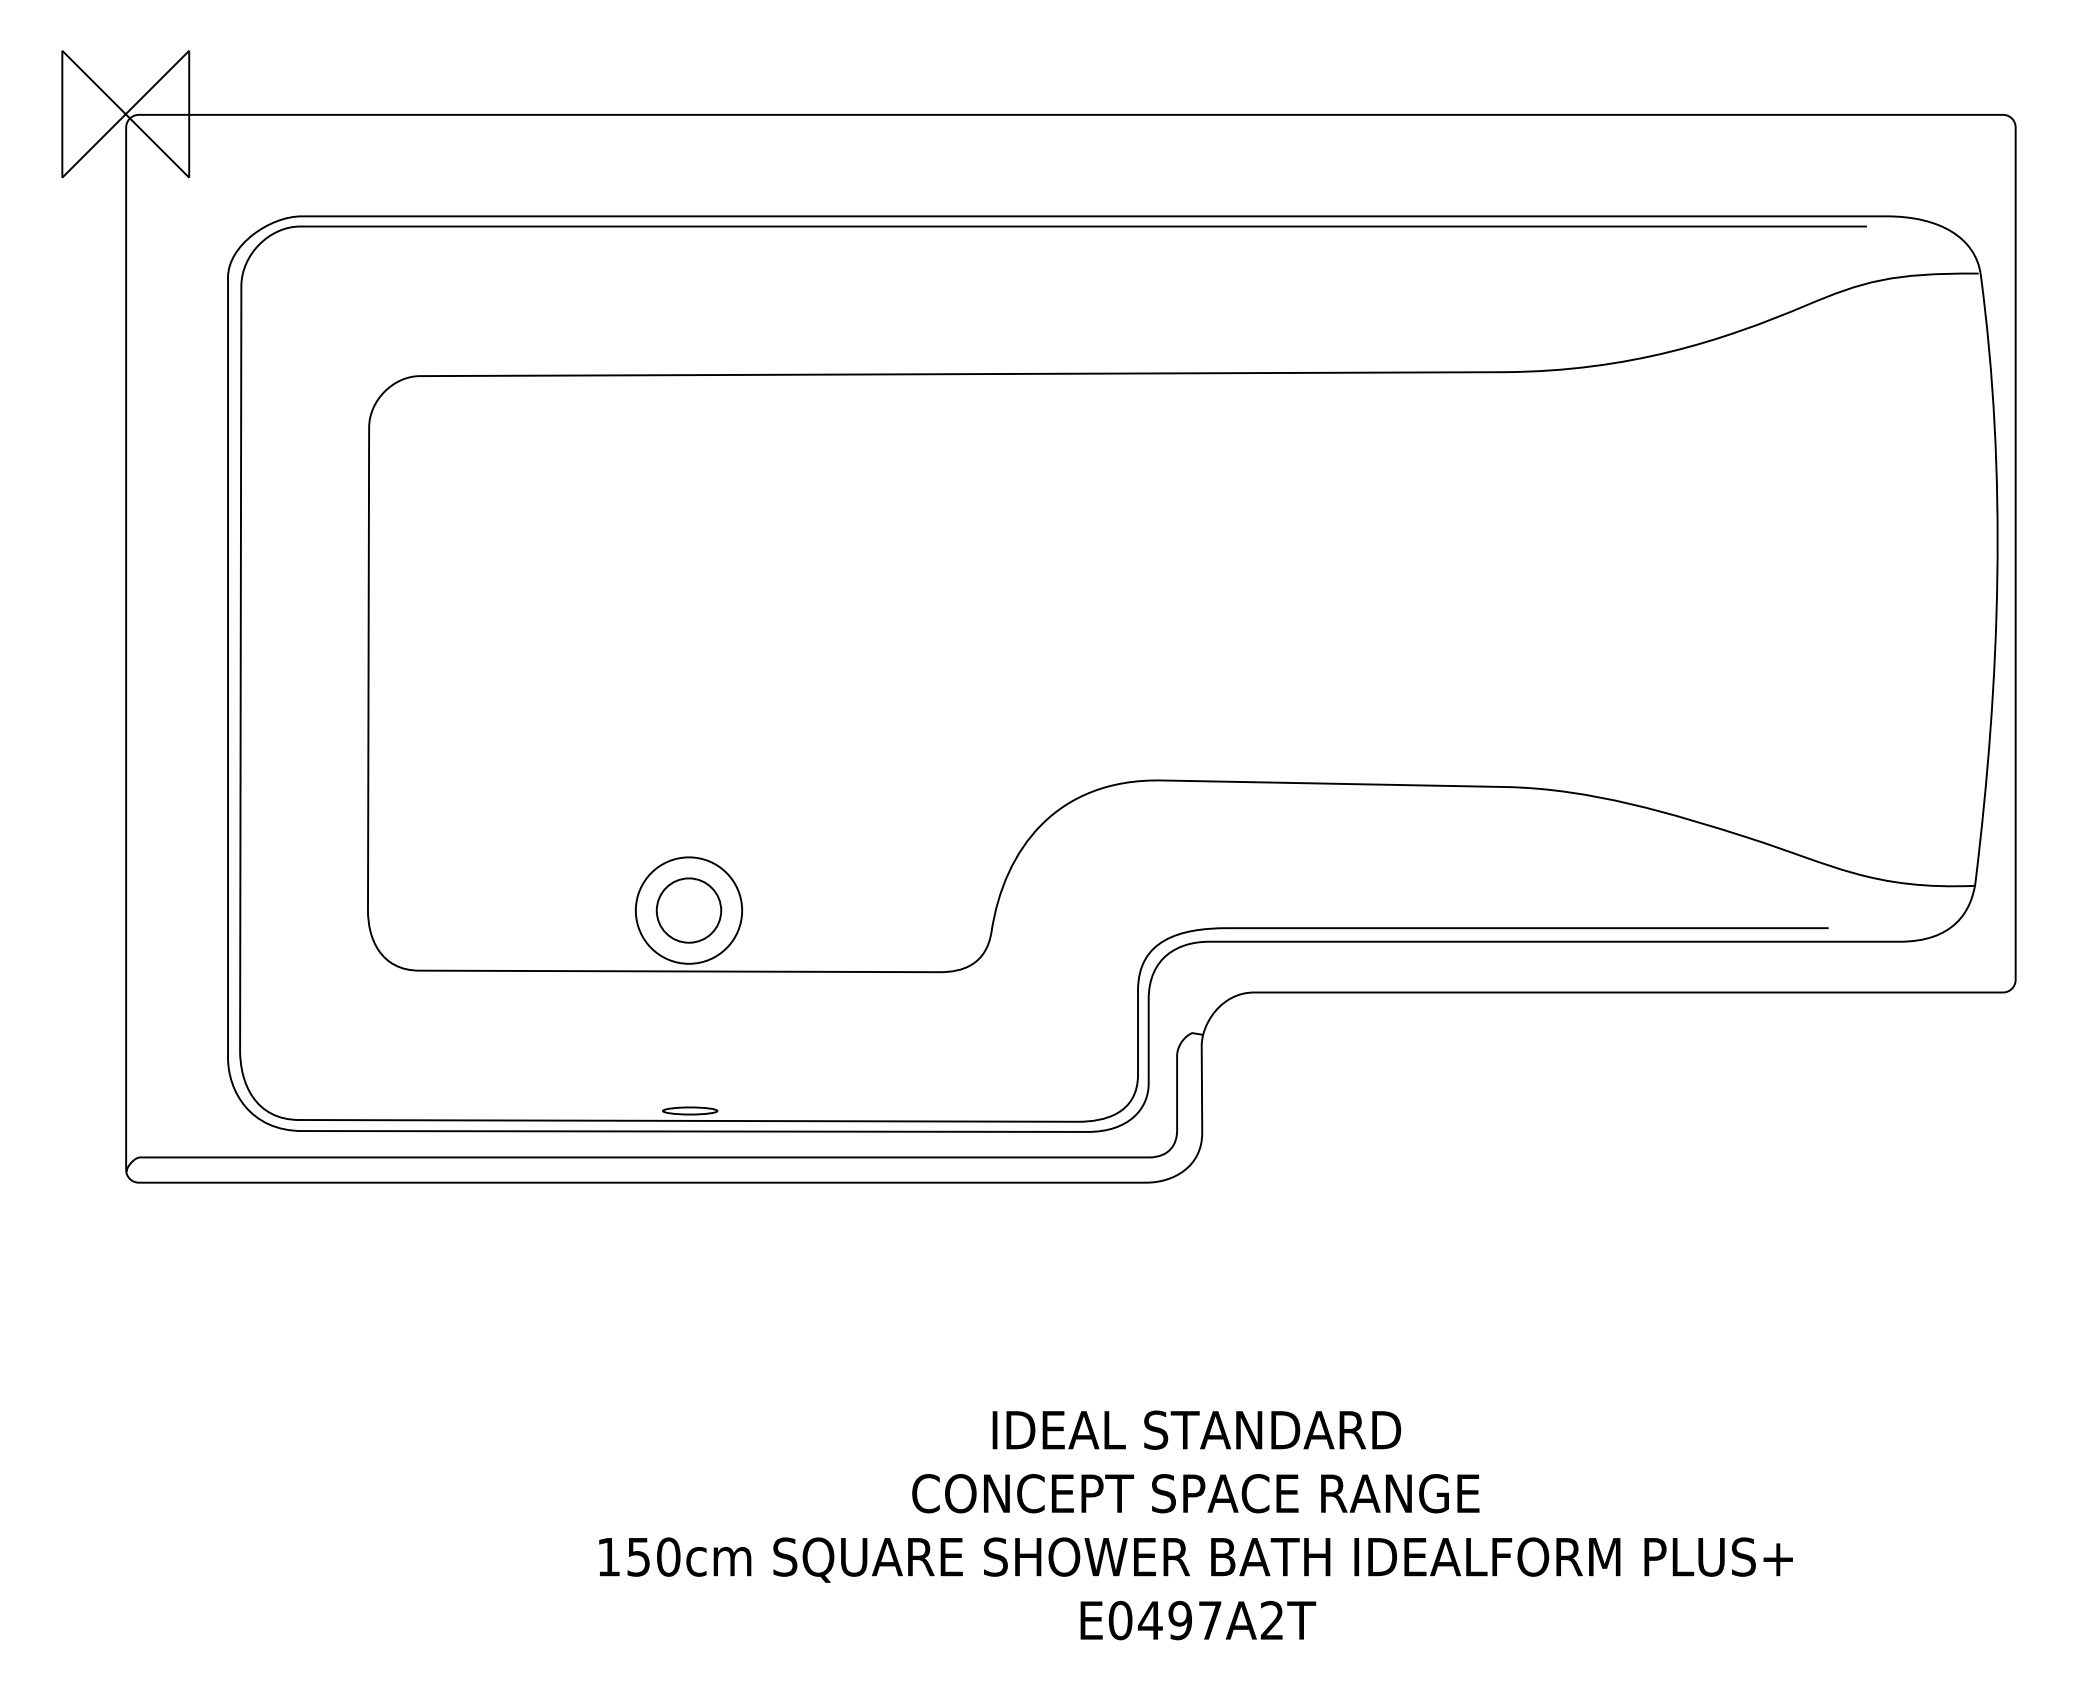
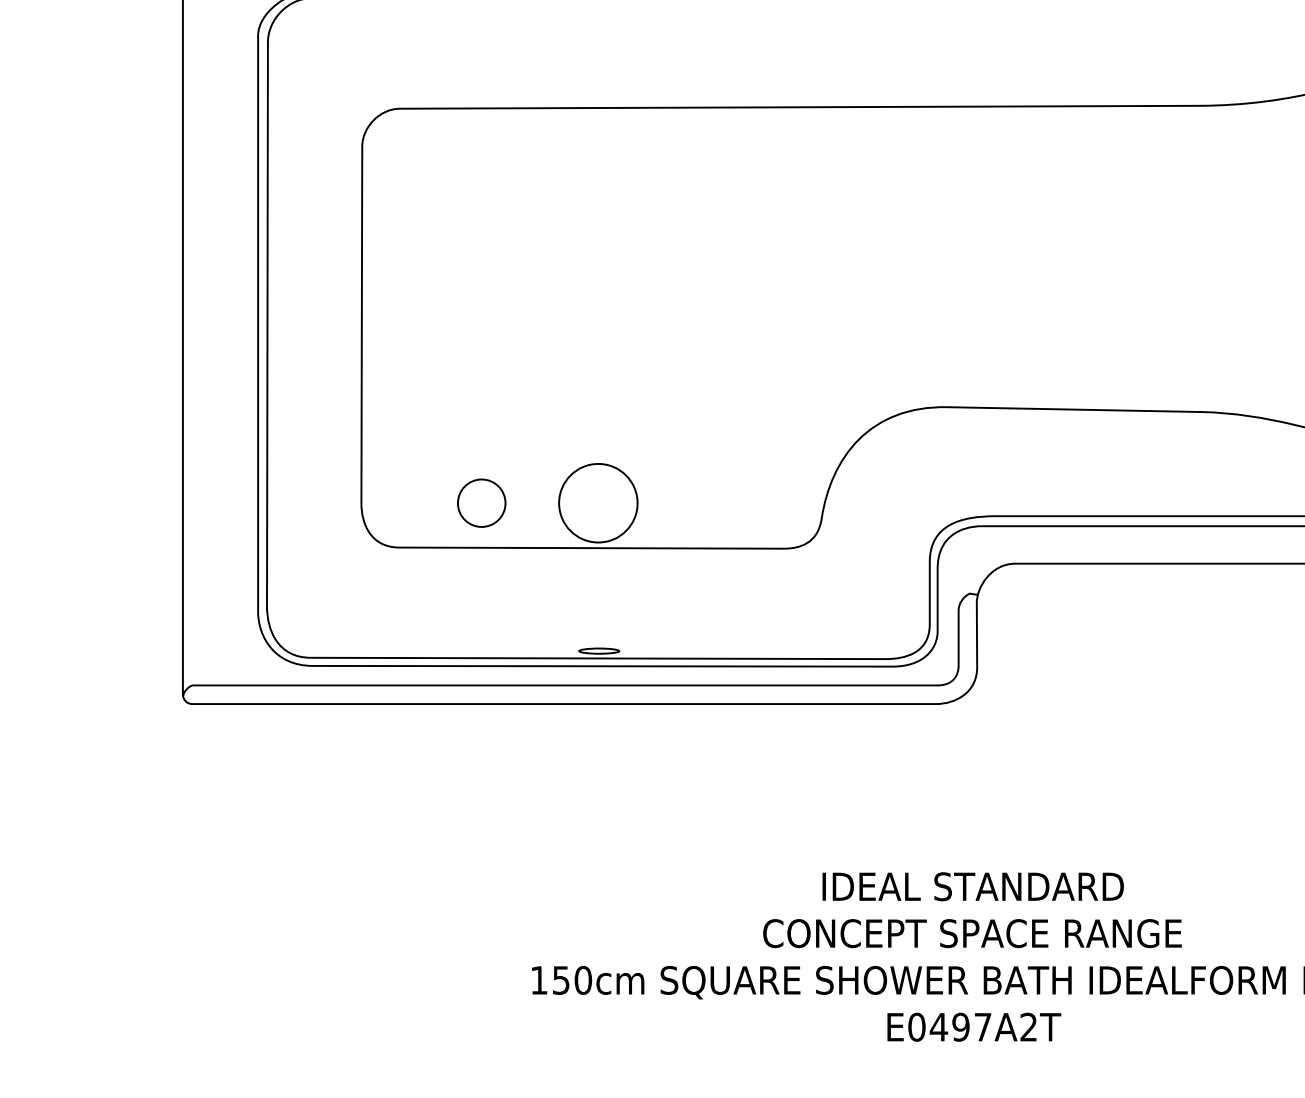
part: (688, 910) -> (481, 503), moved

